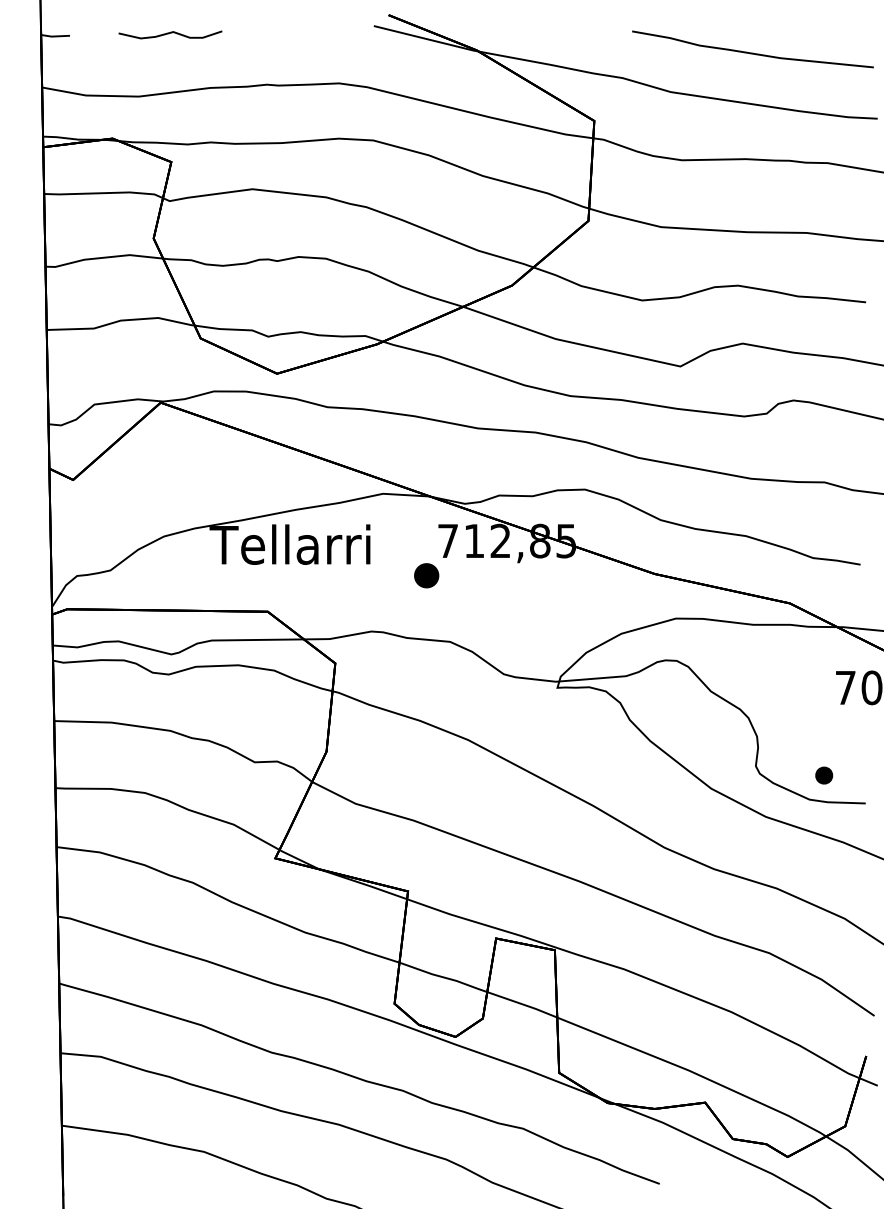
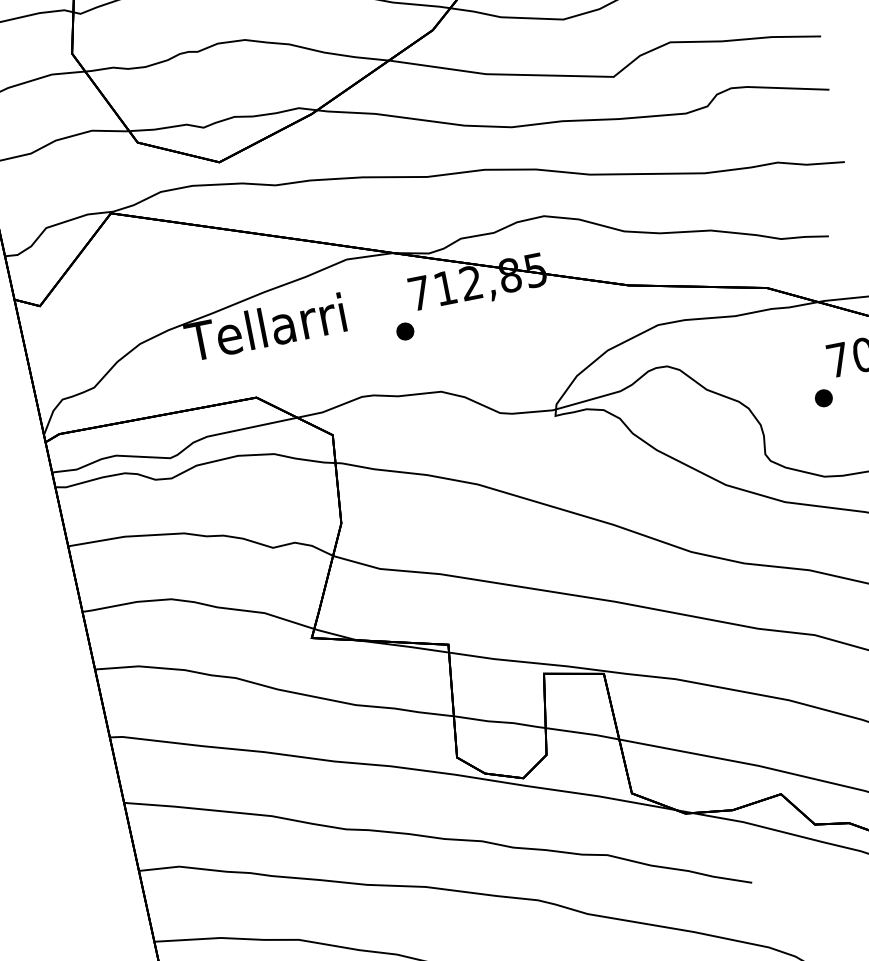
part: (426, 575) -> (405, 331), size x0.71
part: (824, 775) -> (824, 398), moved

